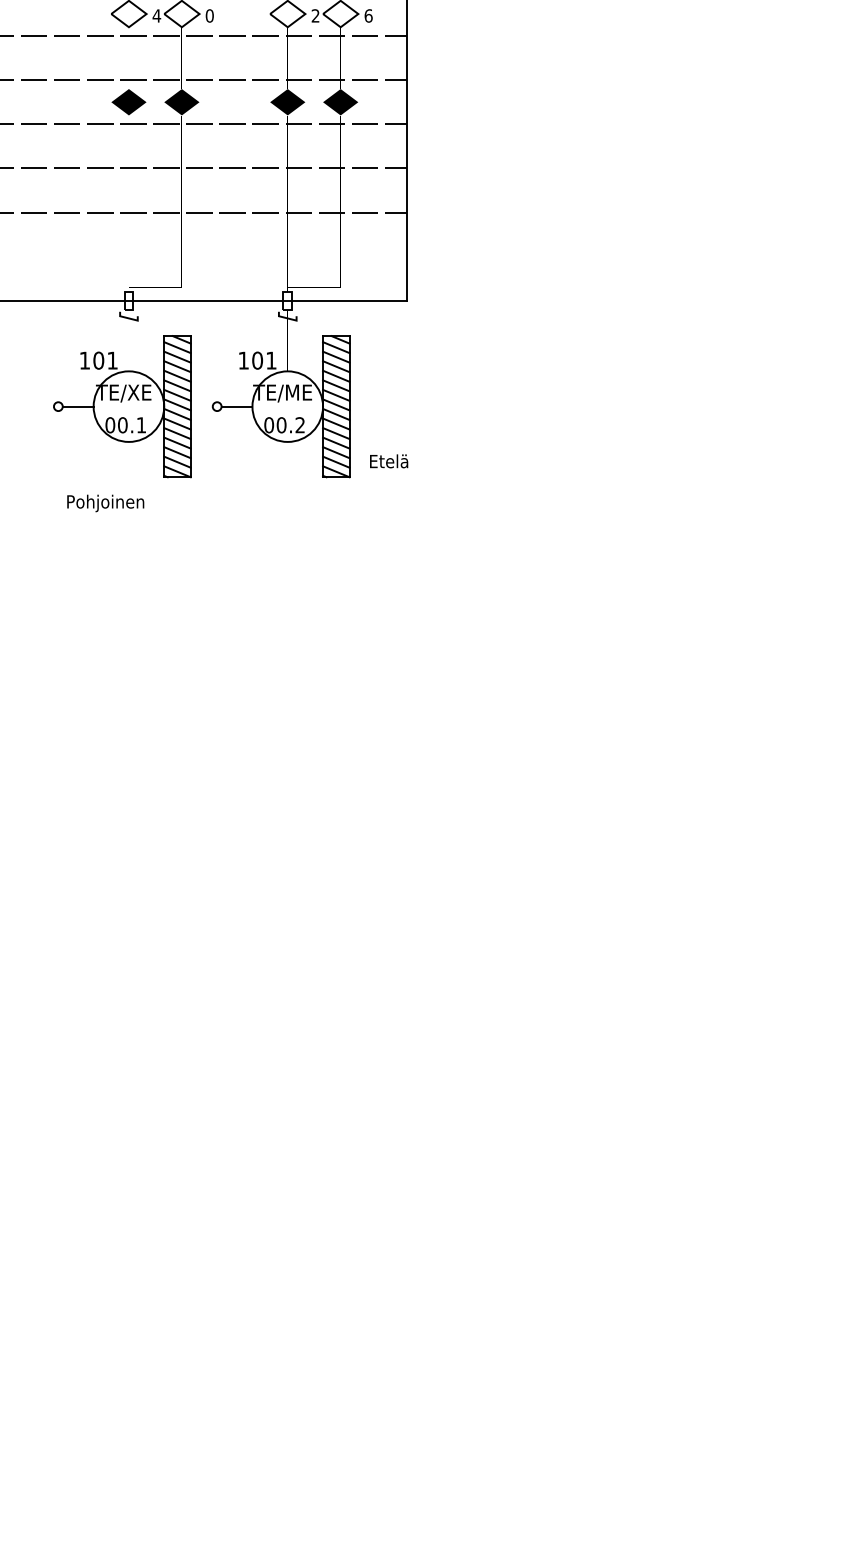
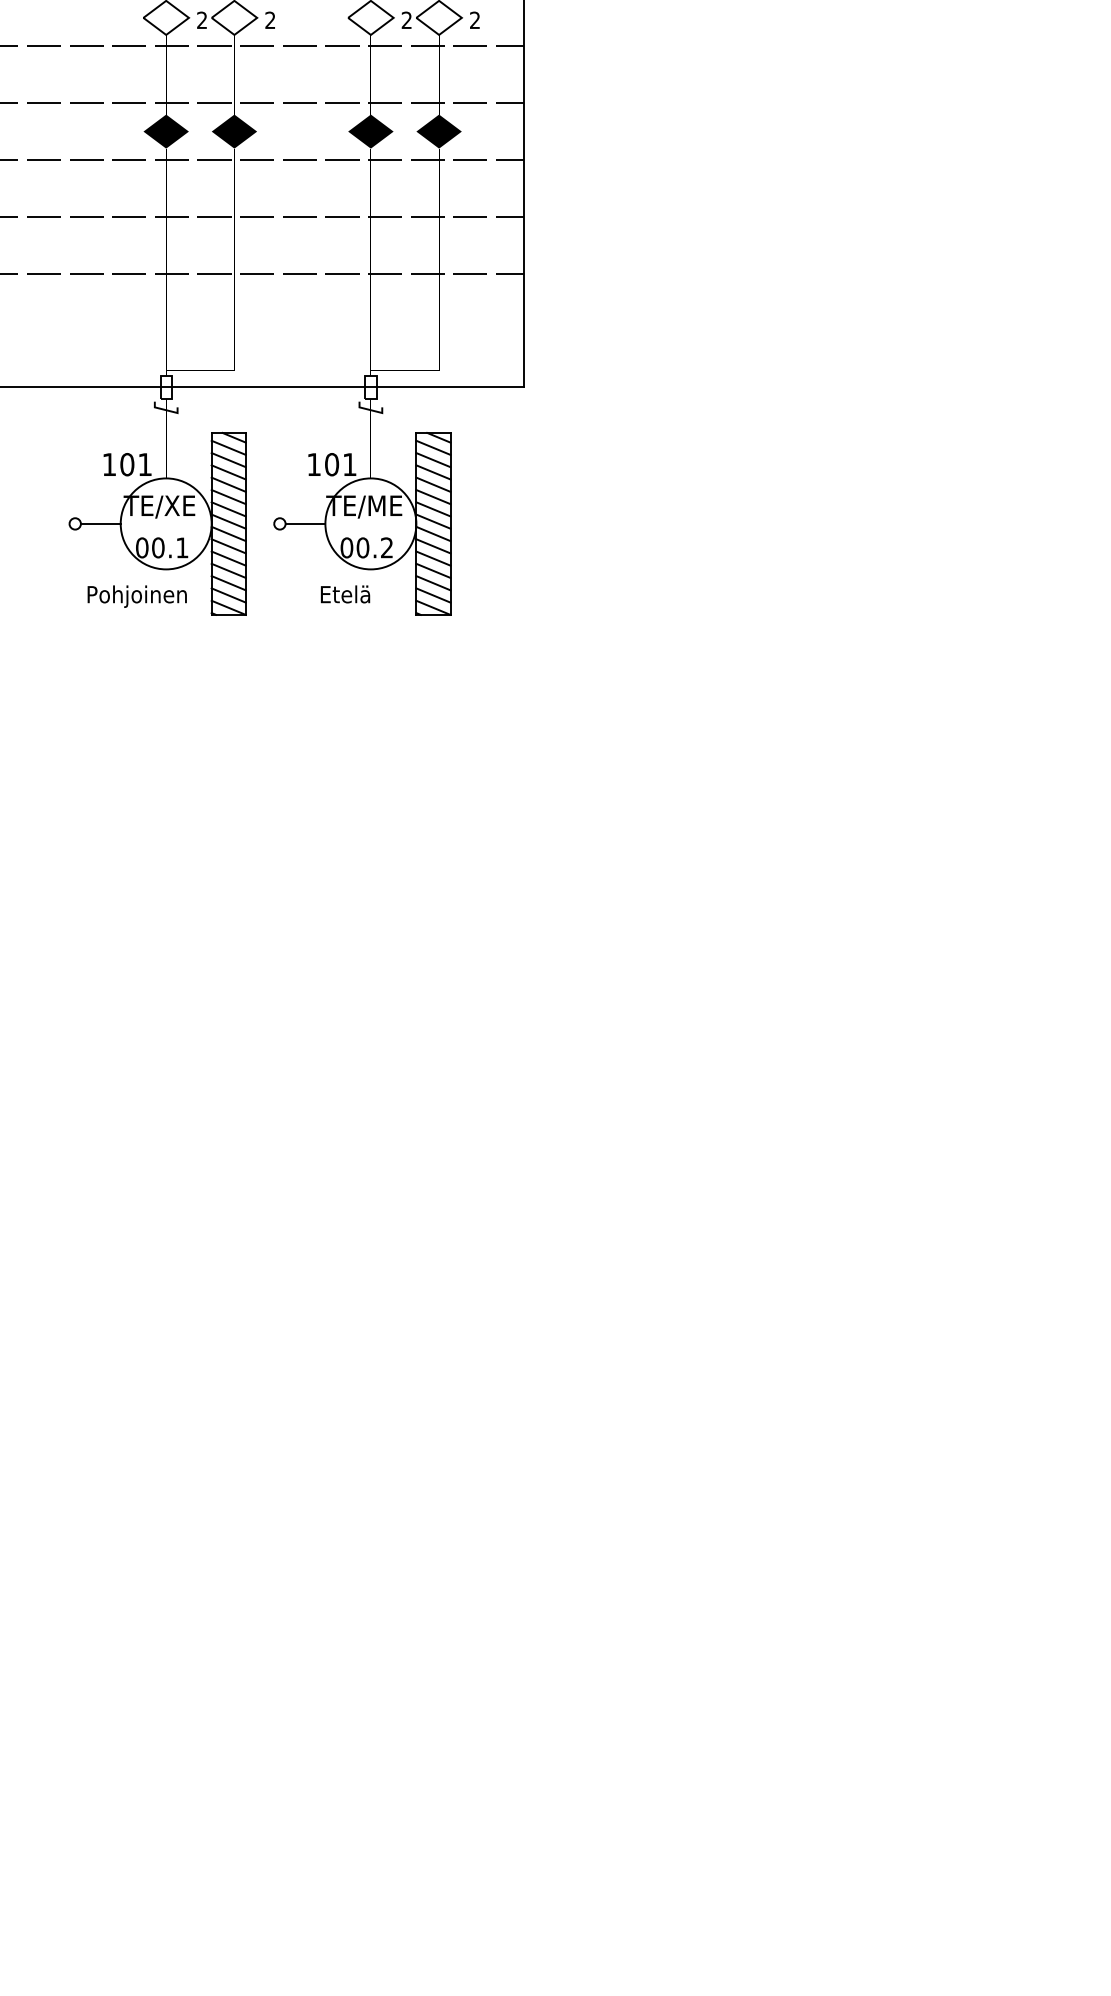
text: (156, 15) -> (201, 19), 4 -> 2
text: (209, 16) -> (270, 20), 0 -> 2
text: (368, 16) -> (475, 20), 6 -> 2
text: (389, 461) -> (345, 594), moved
text: (105, 503) -> (136, 596), moved

